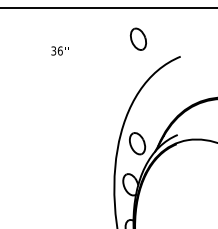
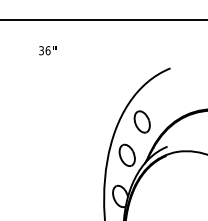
part: (137, 38) -> (141, 121), moved
text: (59, 50) -> (47, 50), moved

